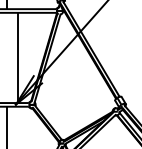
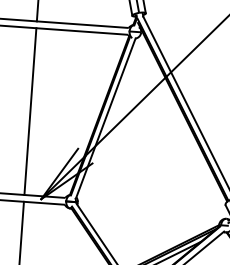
line: (17, 57) -> (30, 110), moved

